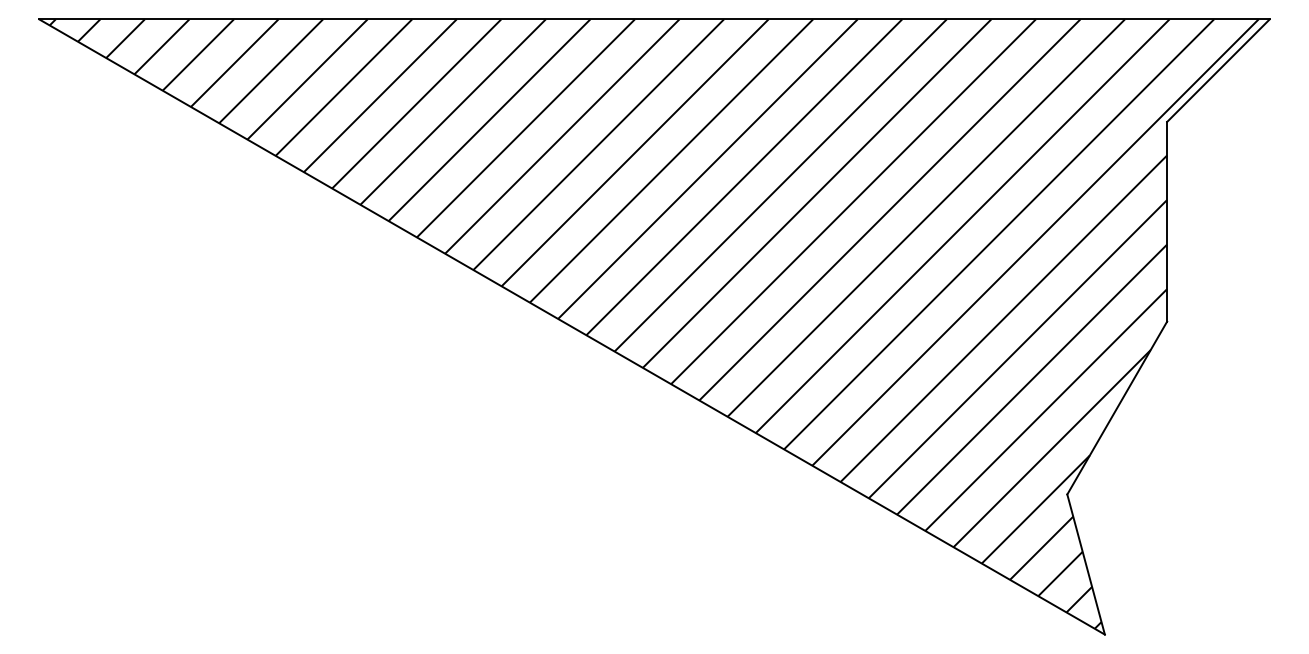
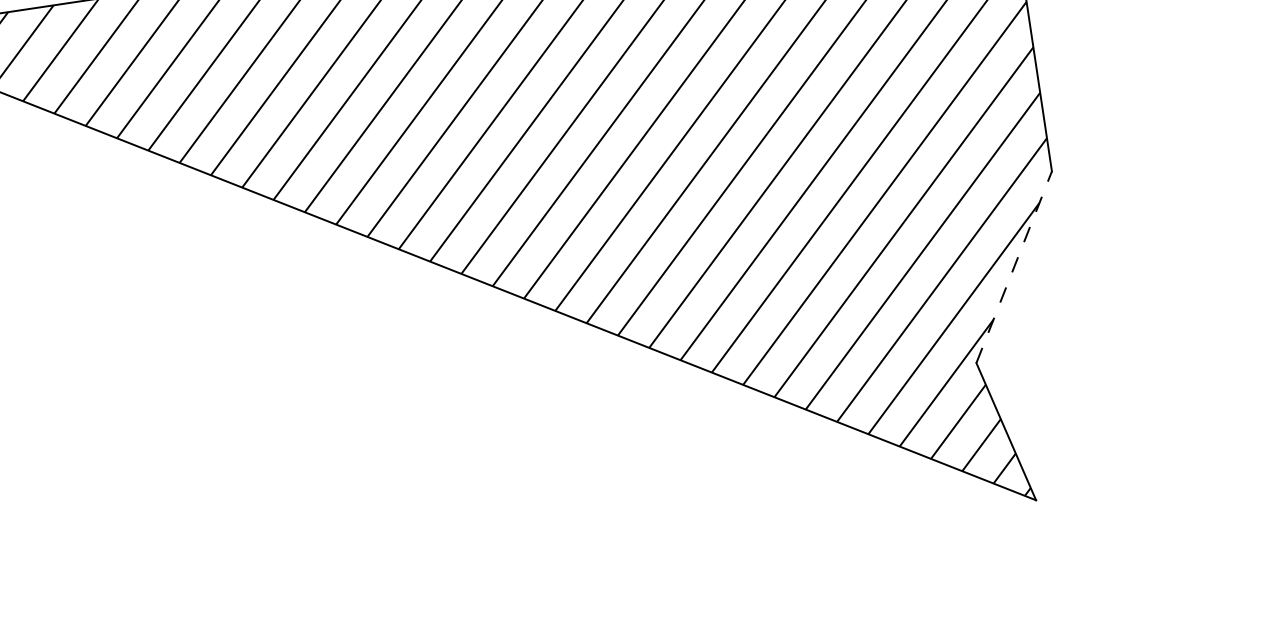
line: (1117, 408) -> (1014, 267), solid -> dashed

